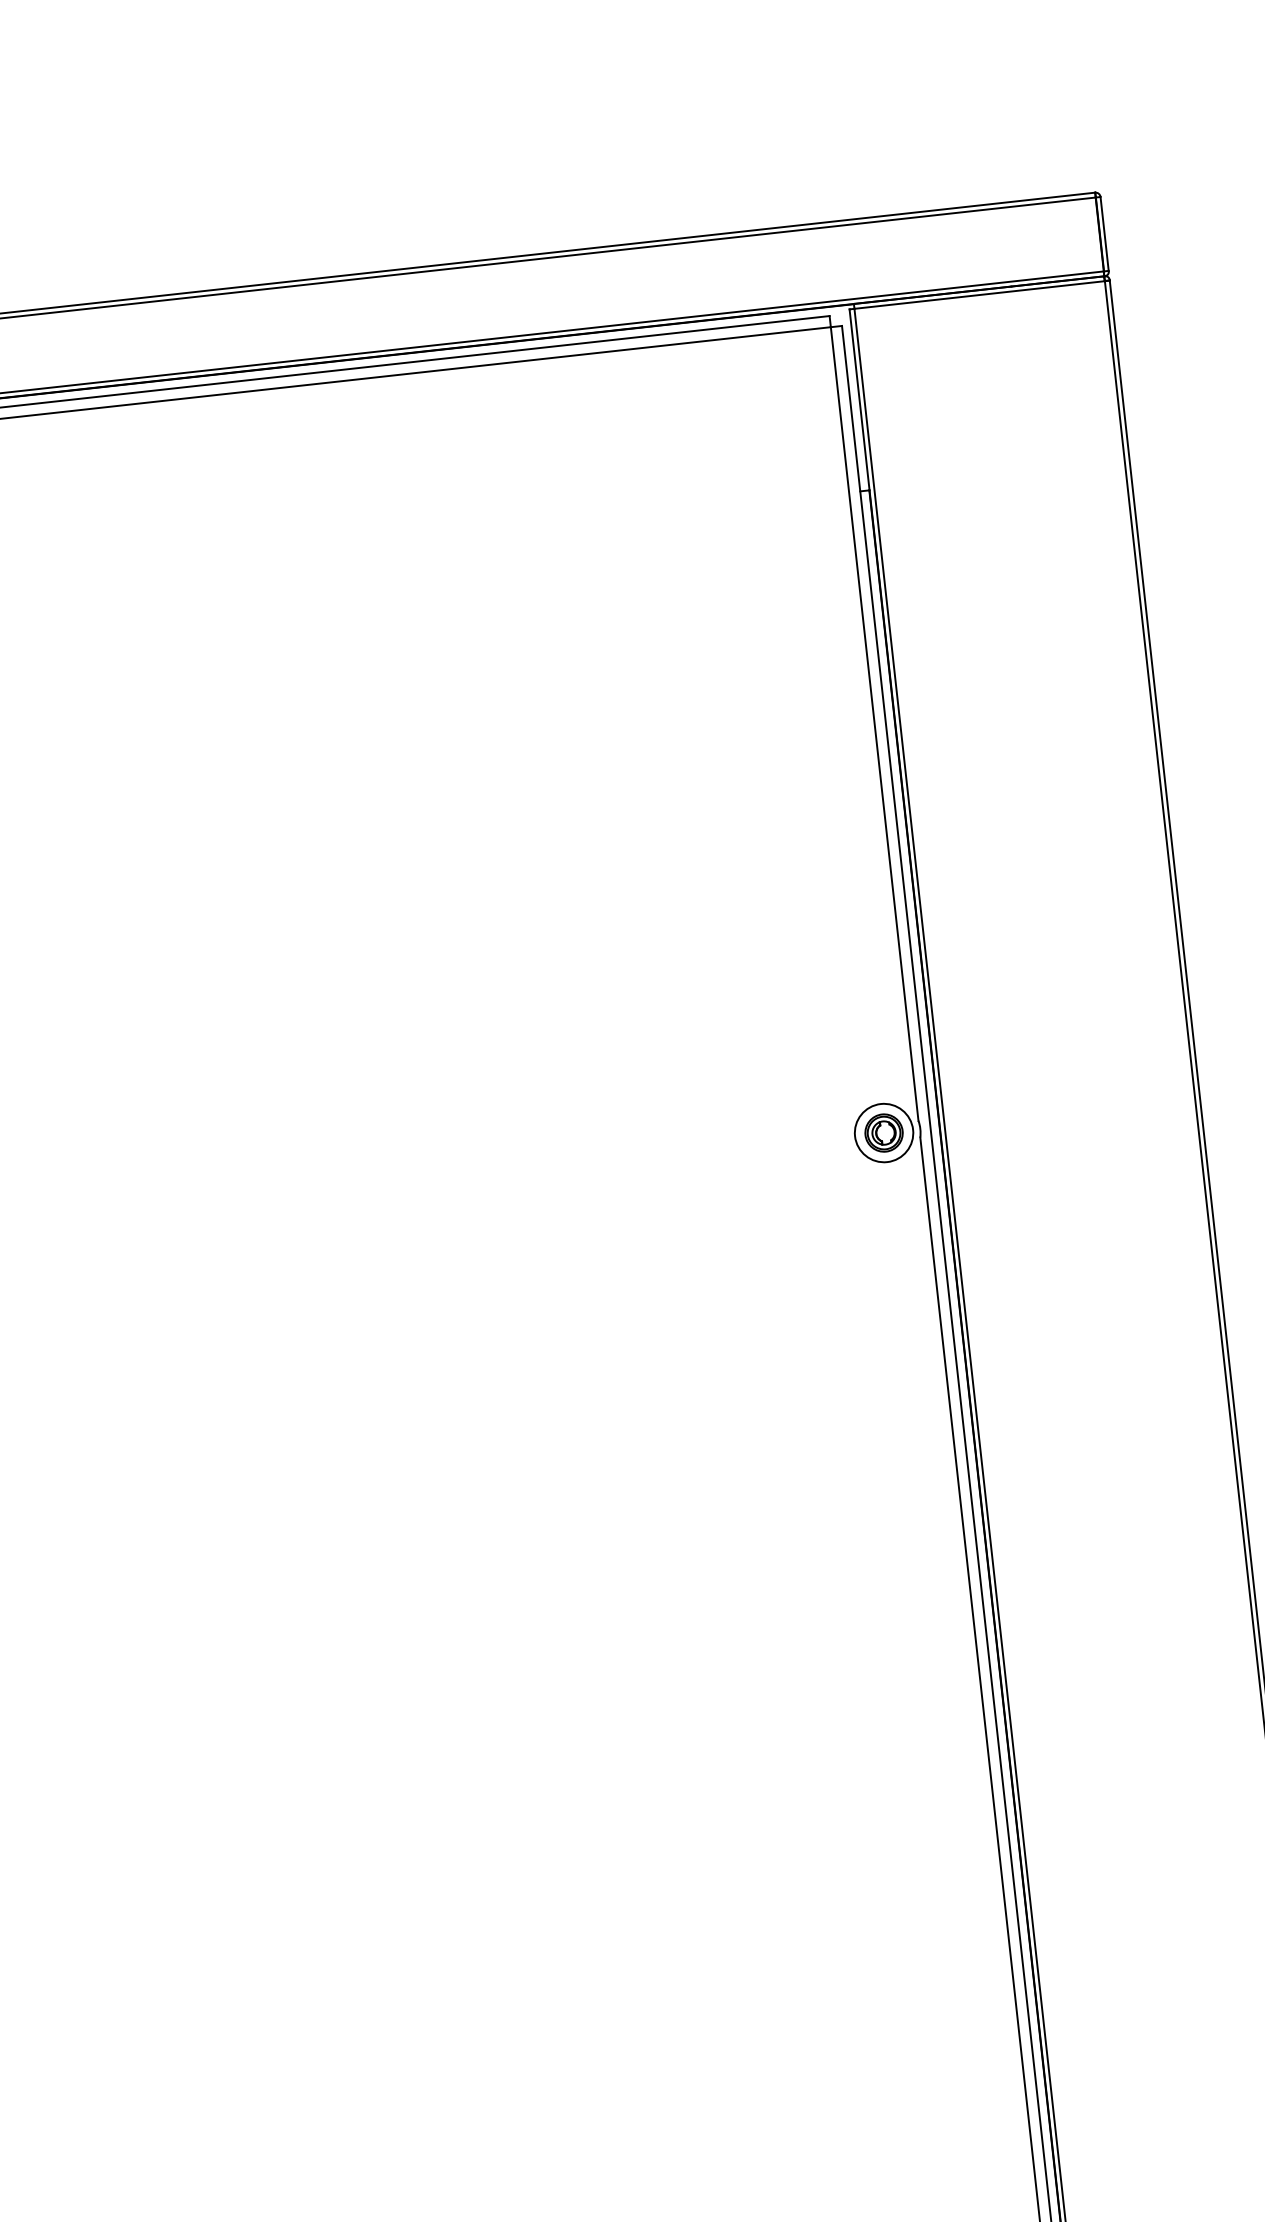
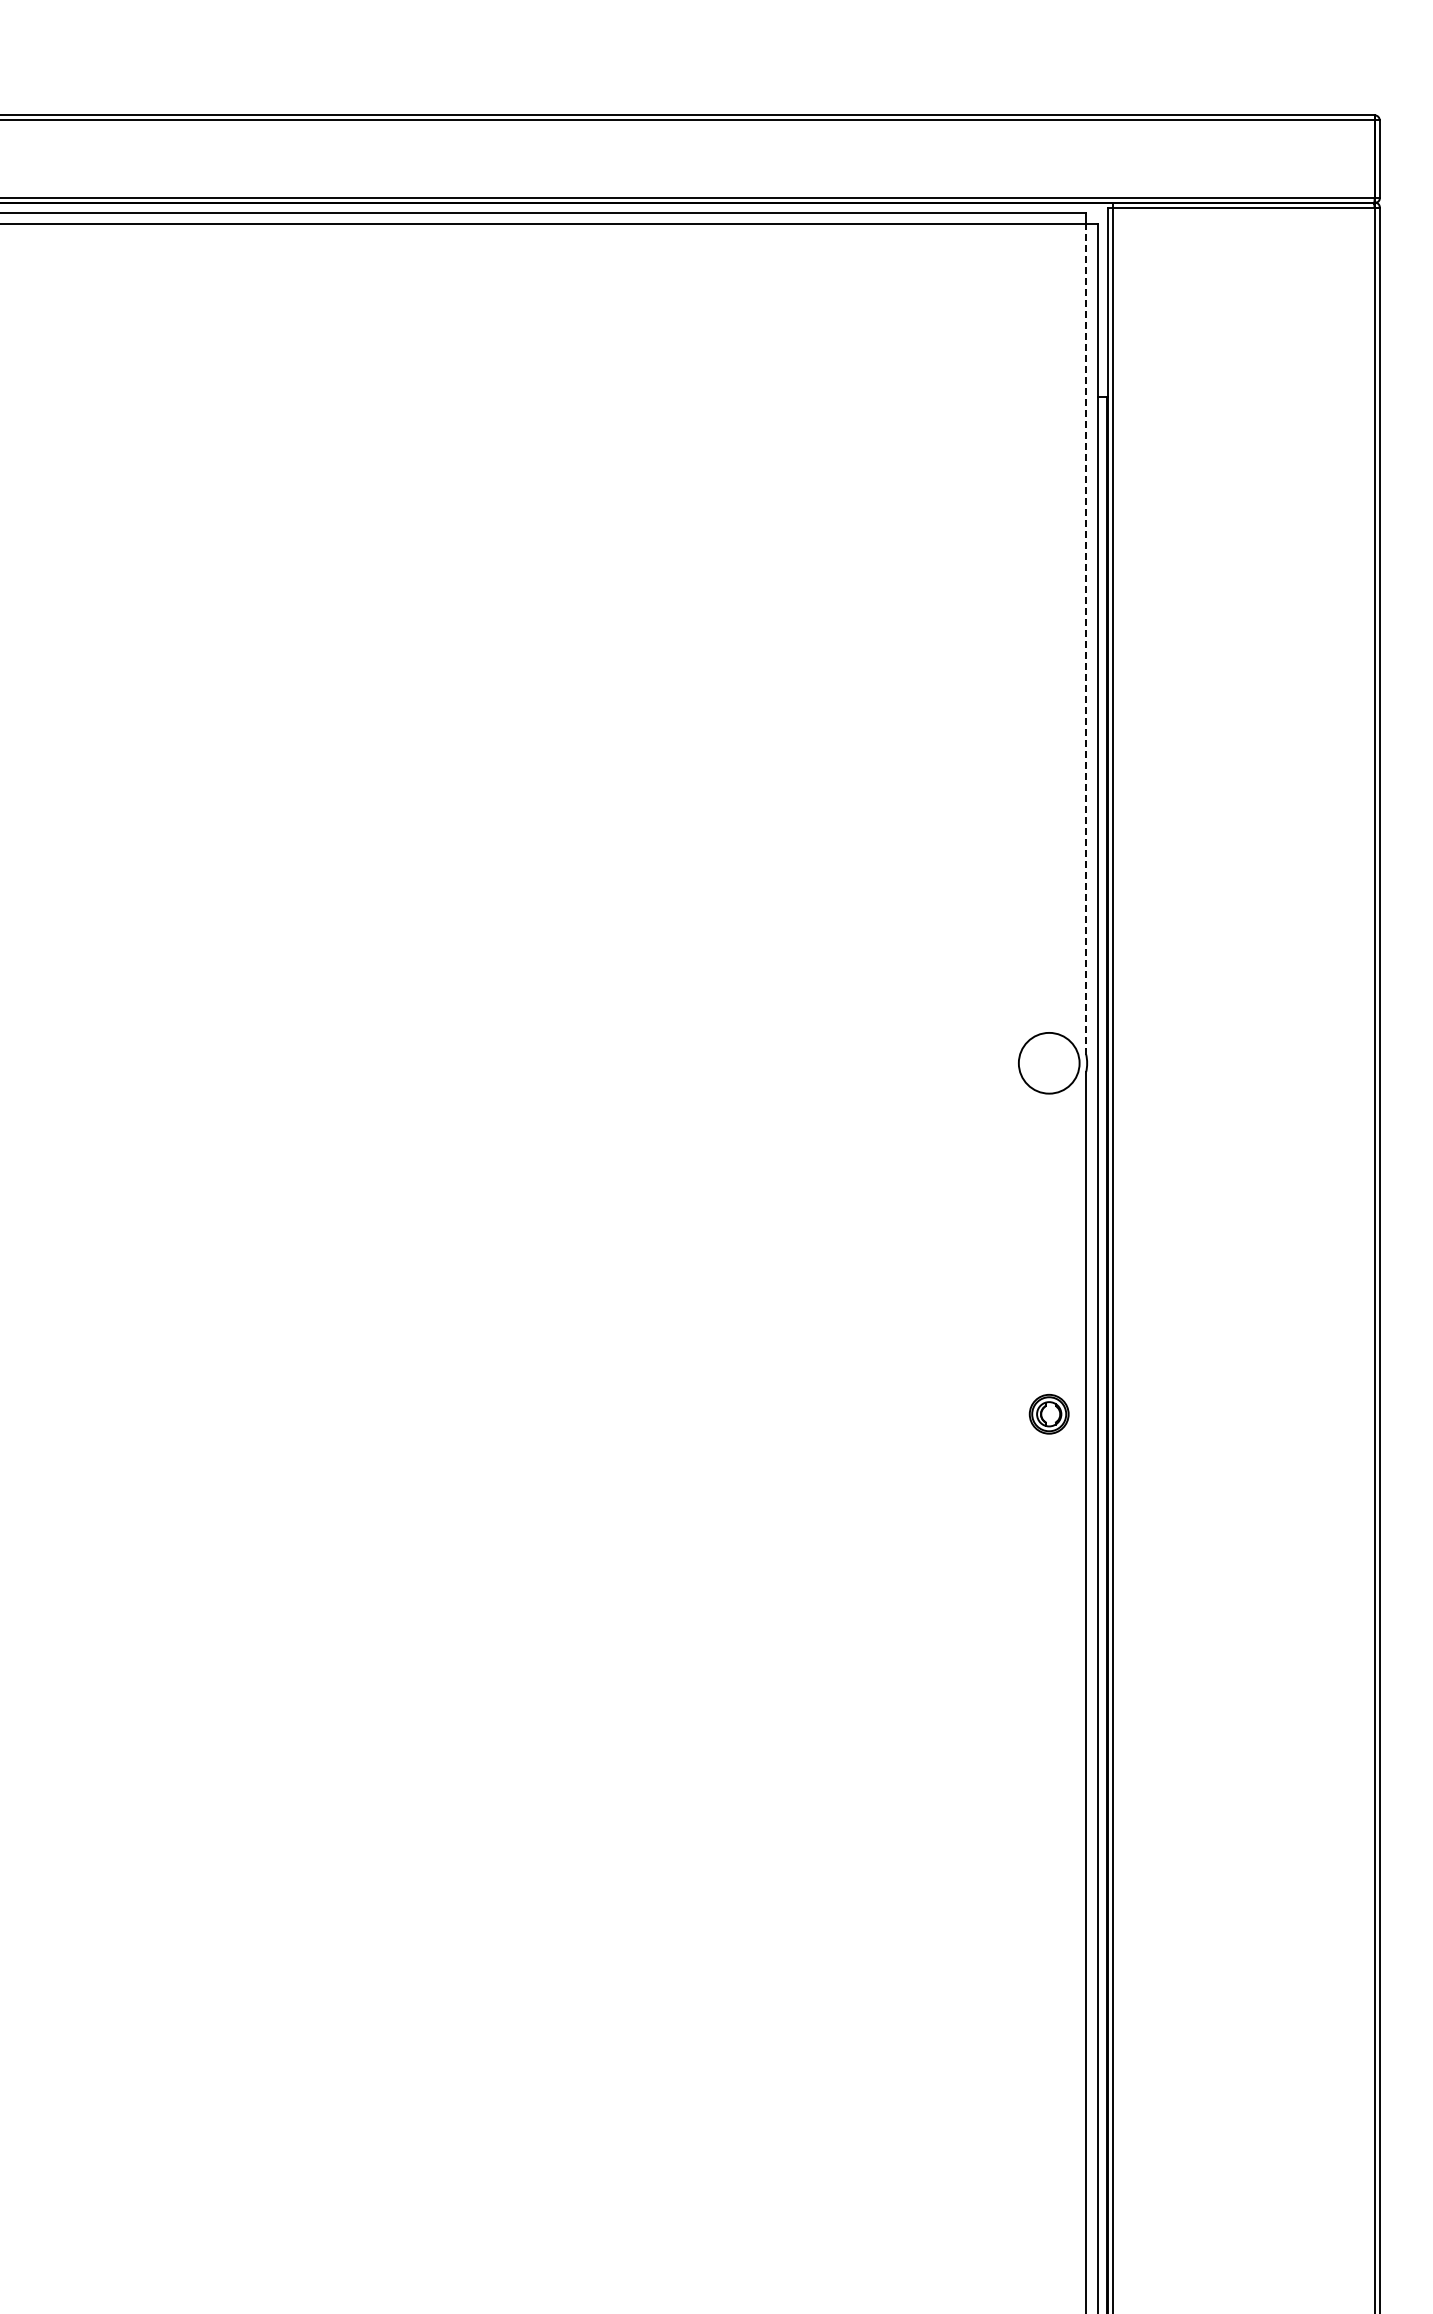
line: (874, 723) -> (1086, 638), solid -> dashed
part: (883, 1133) -> (1048, 1414), moved

